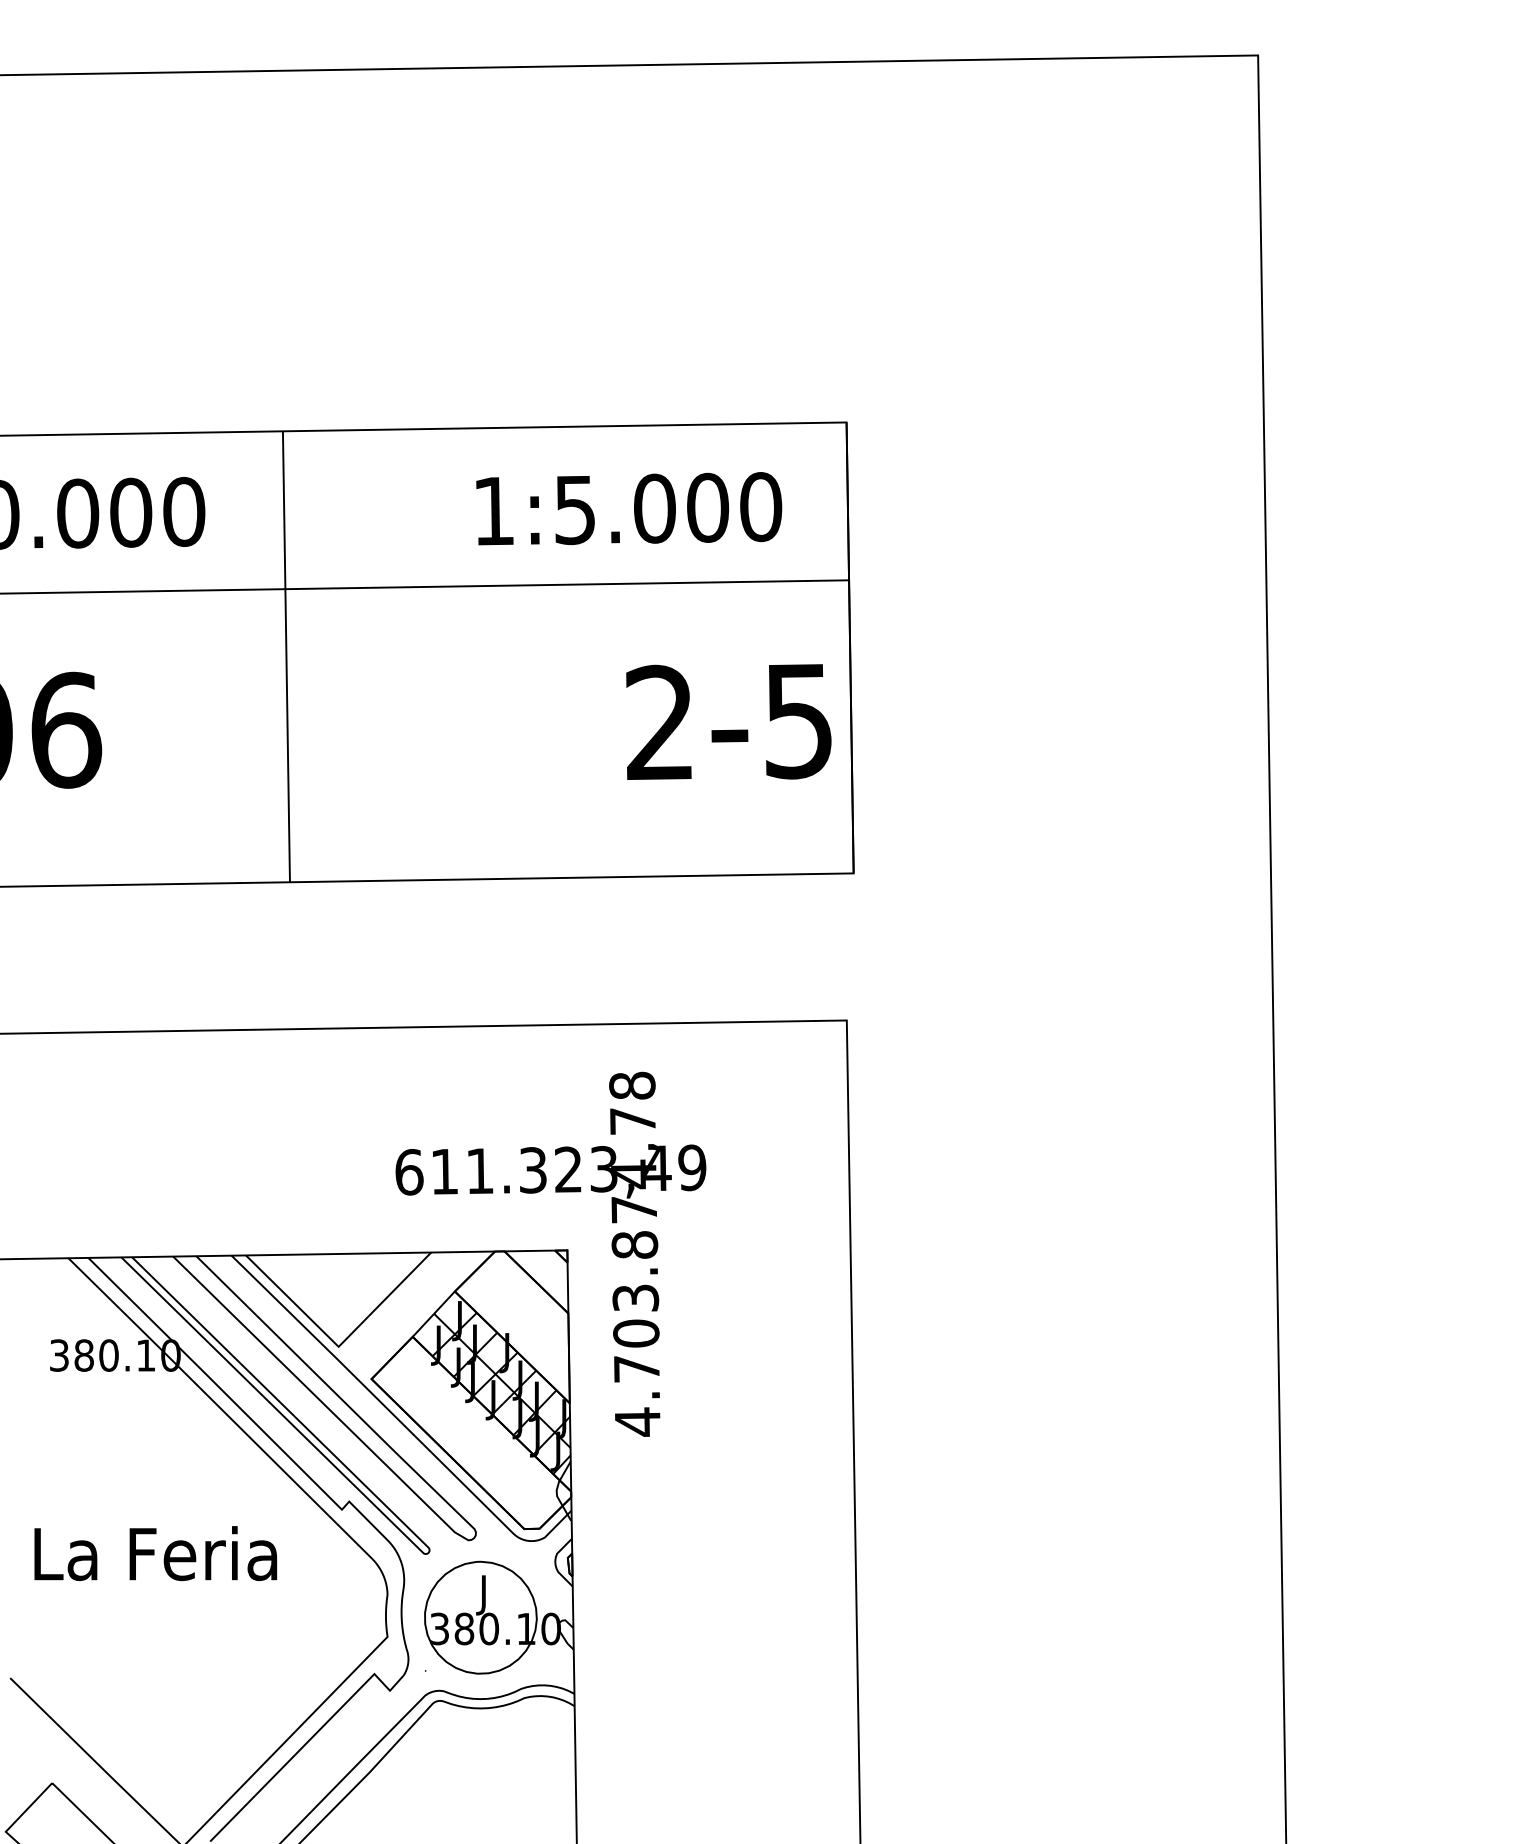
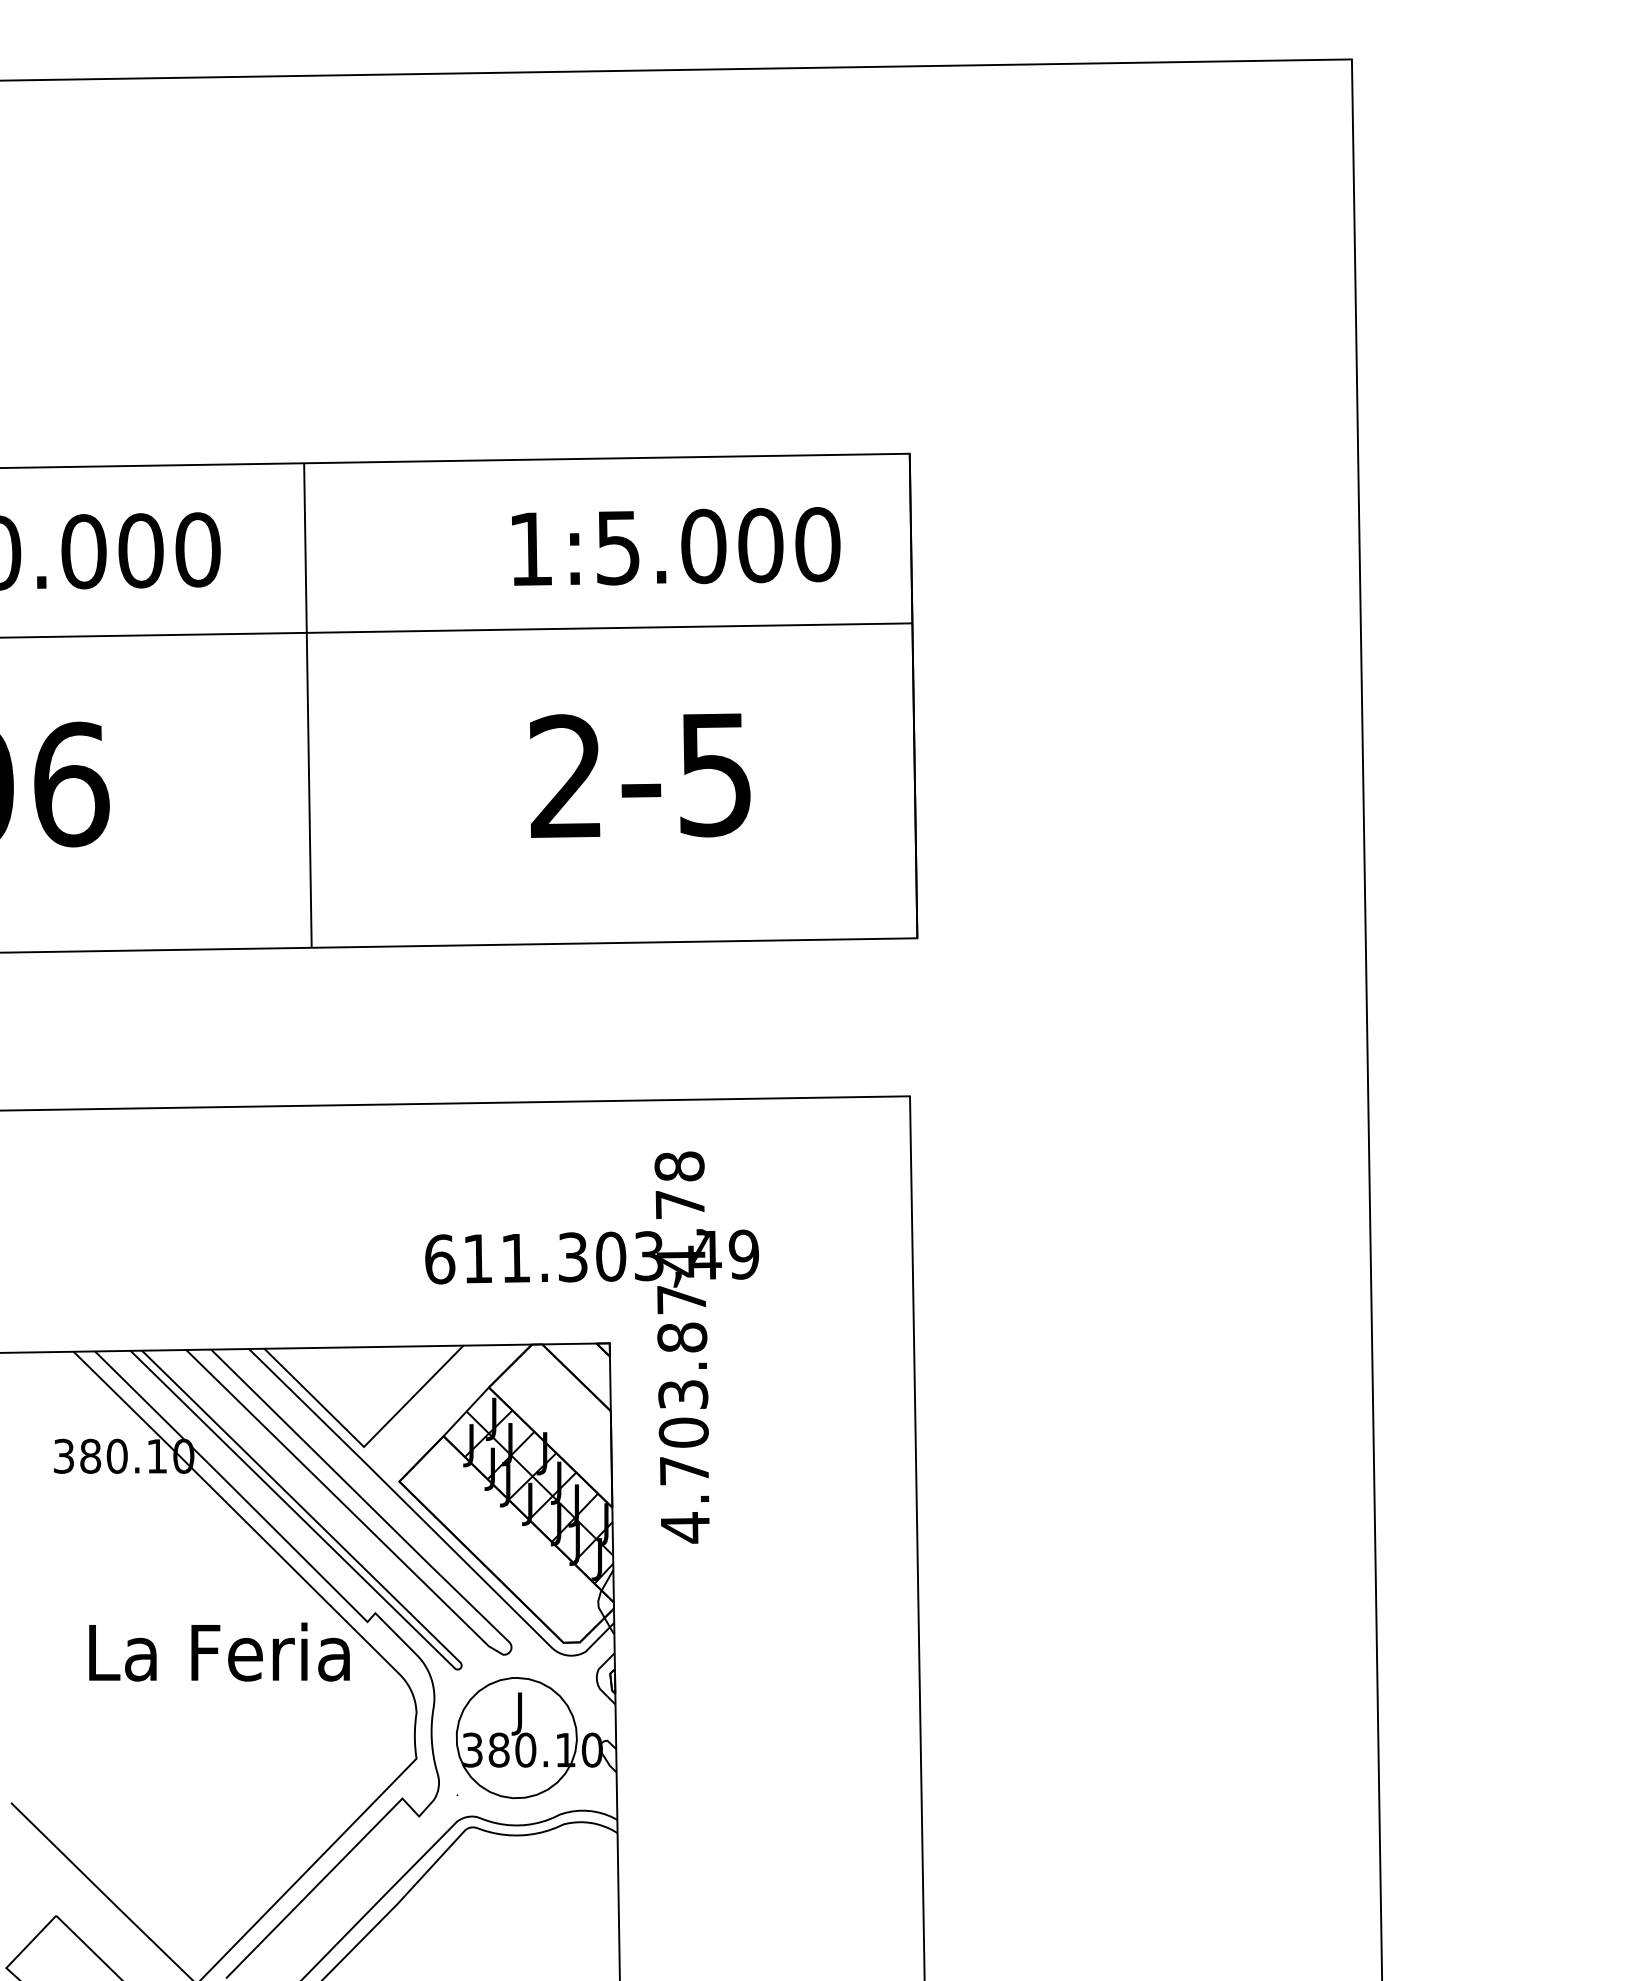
text: (729, 721) -> (640, 775), moved
text: (568, 1169) -> (611, 1256), 611.323,49 -> 611.303,49
text: (155, 1553) -> (219, 1651), moved

